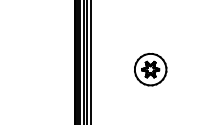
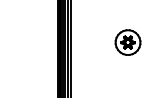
part: (149, 69) -> (127, 42), moved

